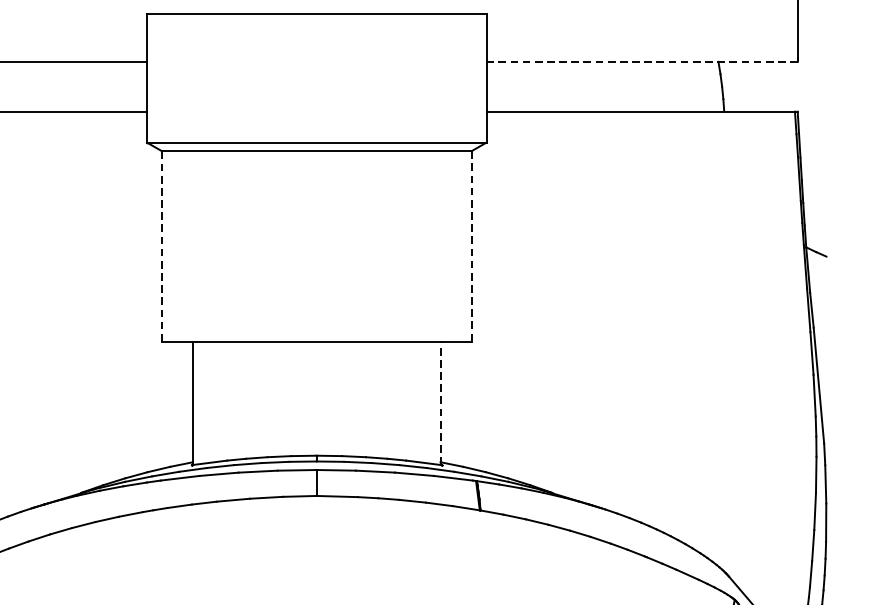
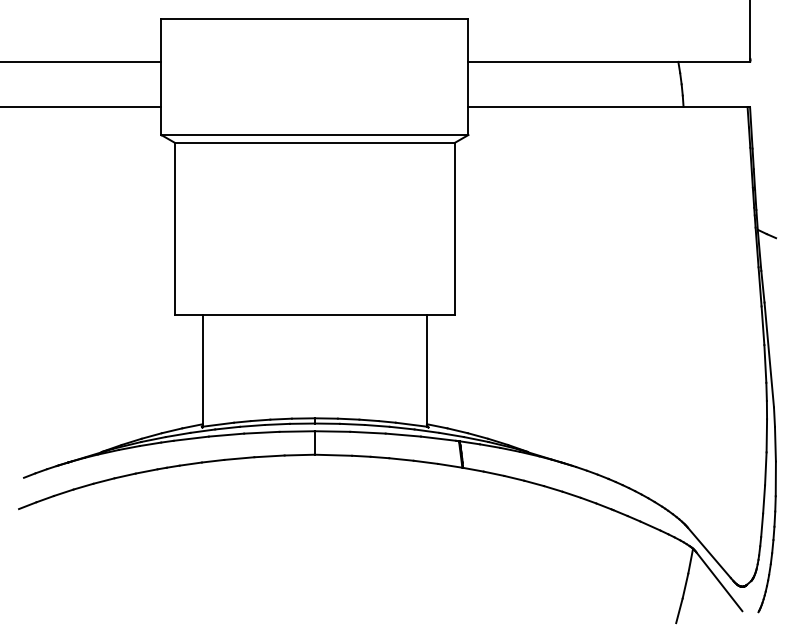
line: (642, 61) -> (609, 61), dashed -> solid
line: (161, 245) -> (174, 228), dashed -> solid
line: (471, 247) -> (454, 229), dashed -> solid
line: (440, 402) -> (426, 370), dashed -> solid

